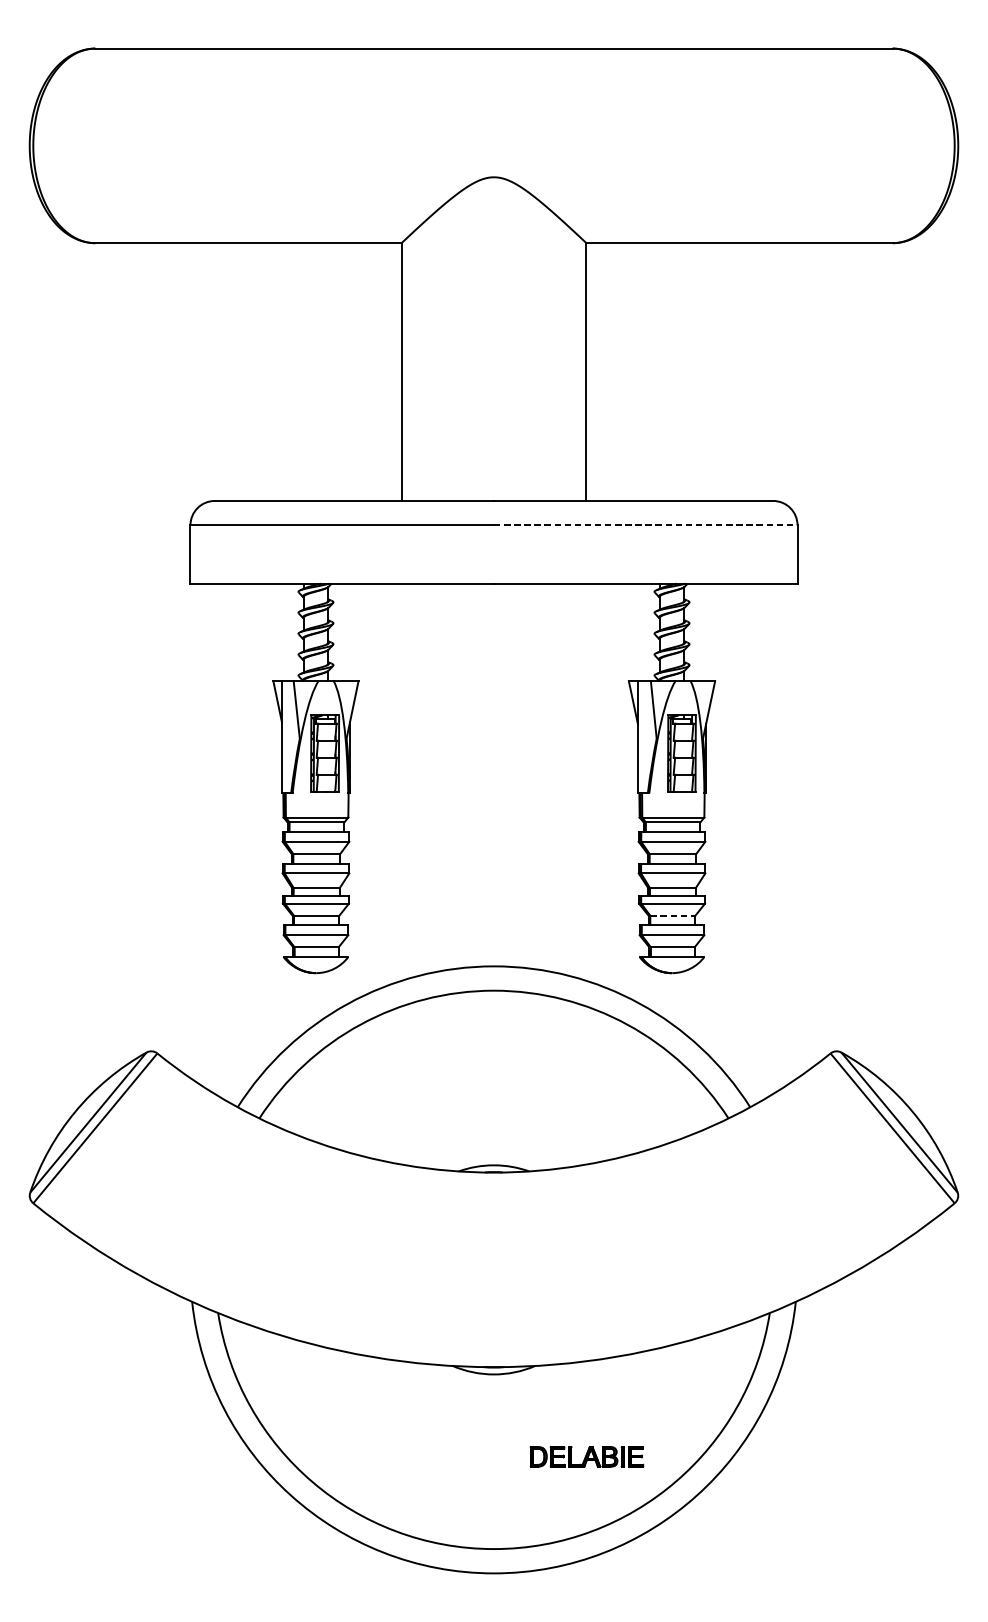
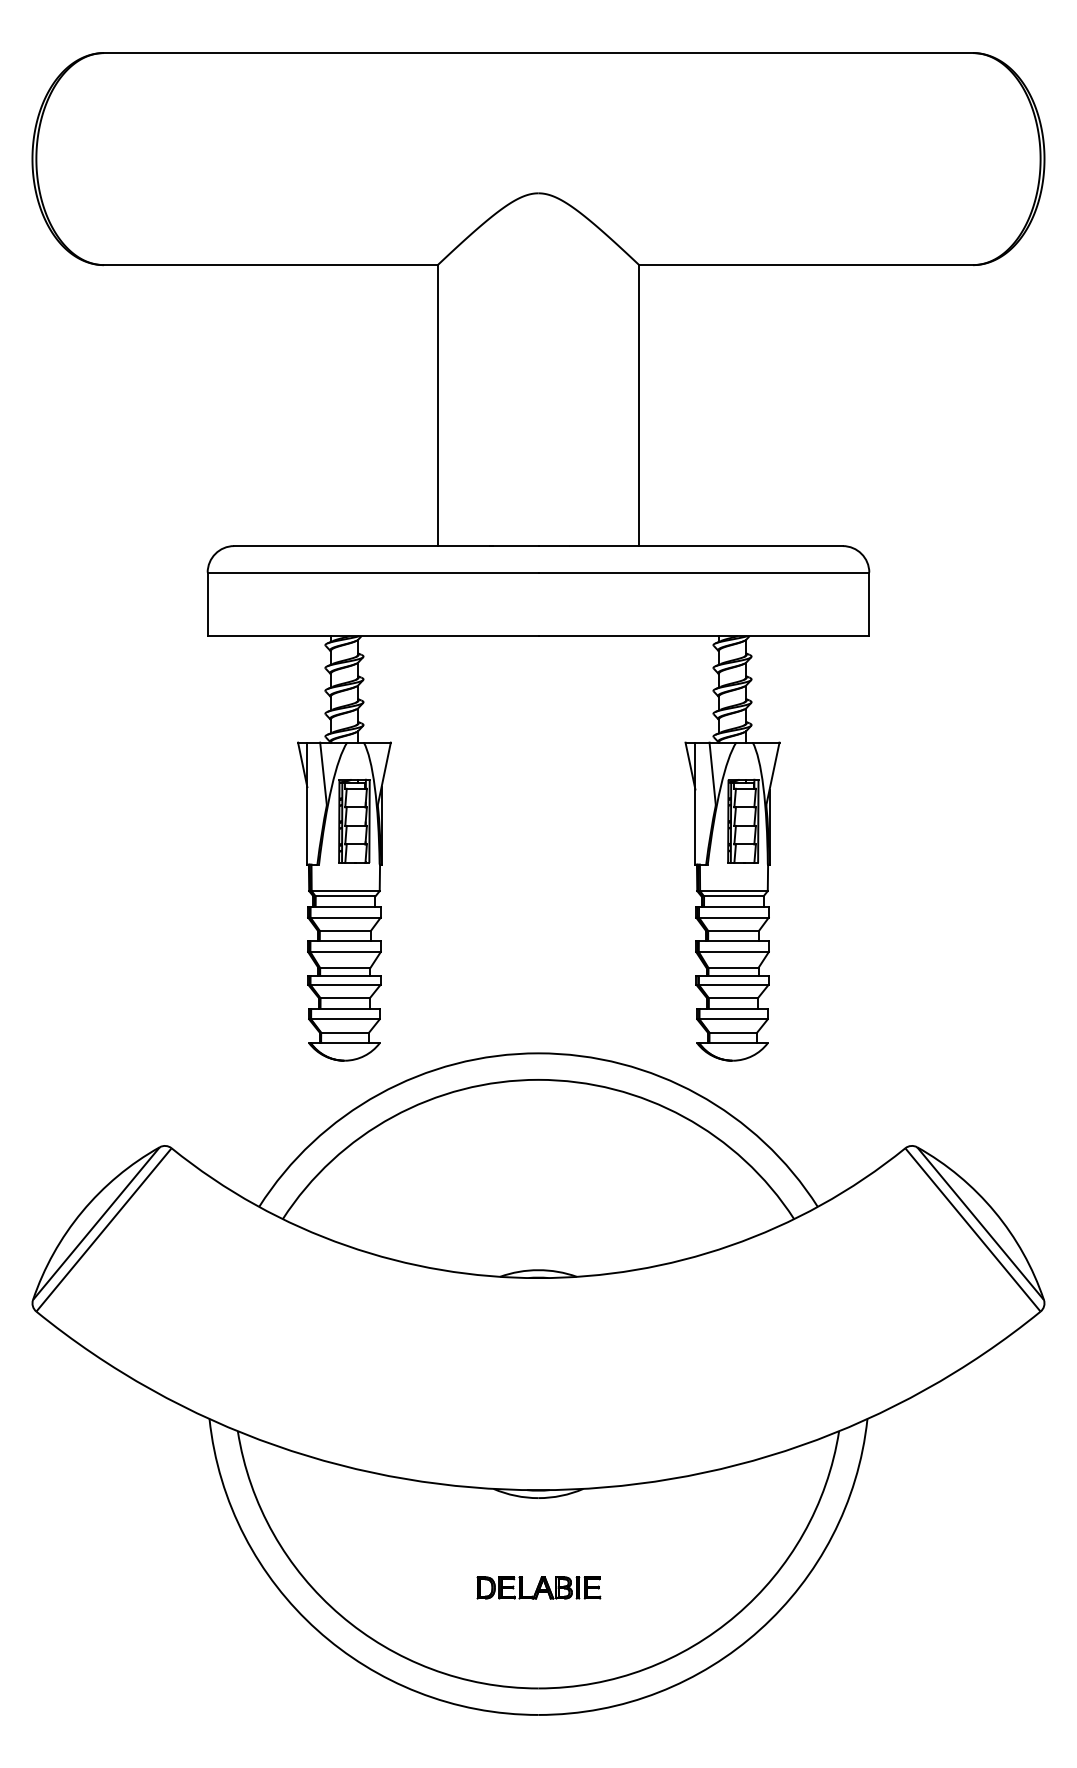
line: (646, 525) -> (704, 572), dashed -> solid
line: (672, 916) -> (733, 998), dashed -> solid
part: (586, 1456) -> (538, 1587), moved

